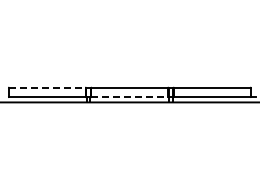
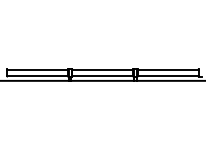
line: (47, 88) -> (37, 69), dashed -> solid
line: (129, 96) -> (102, 76), dashed -> solid

